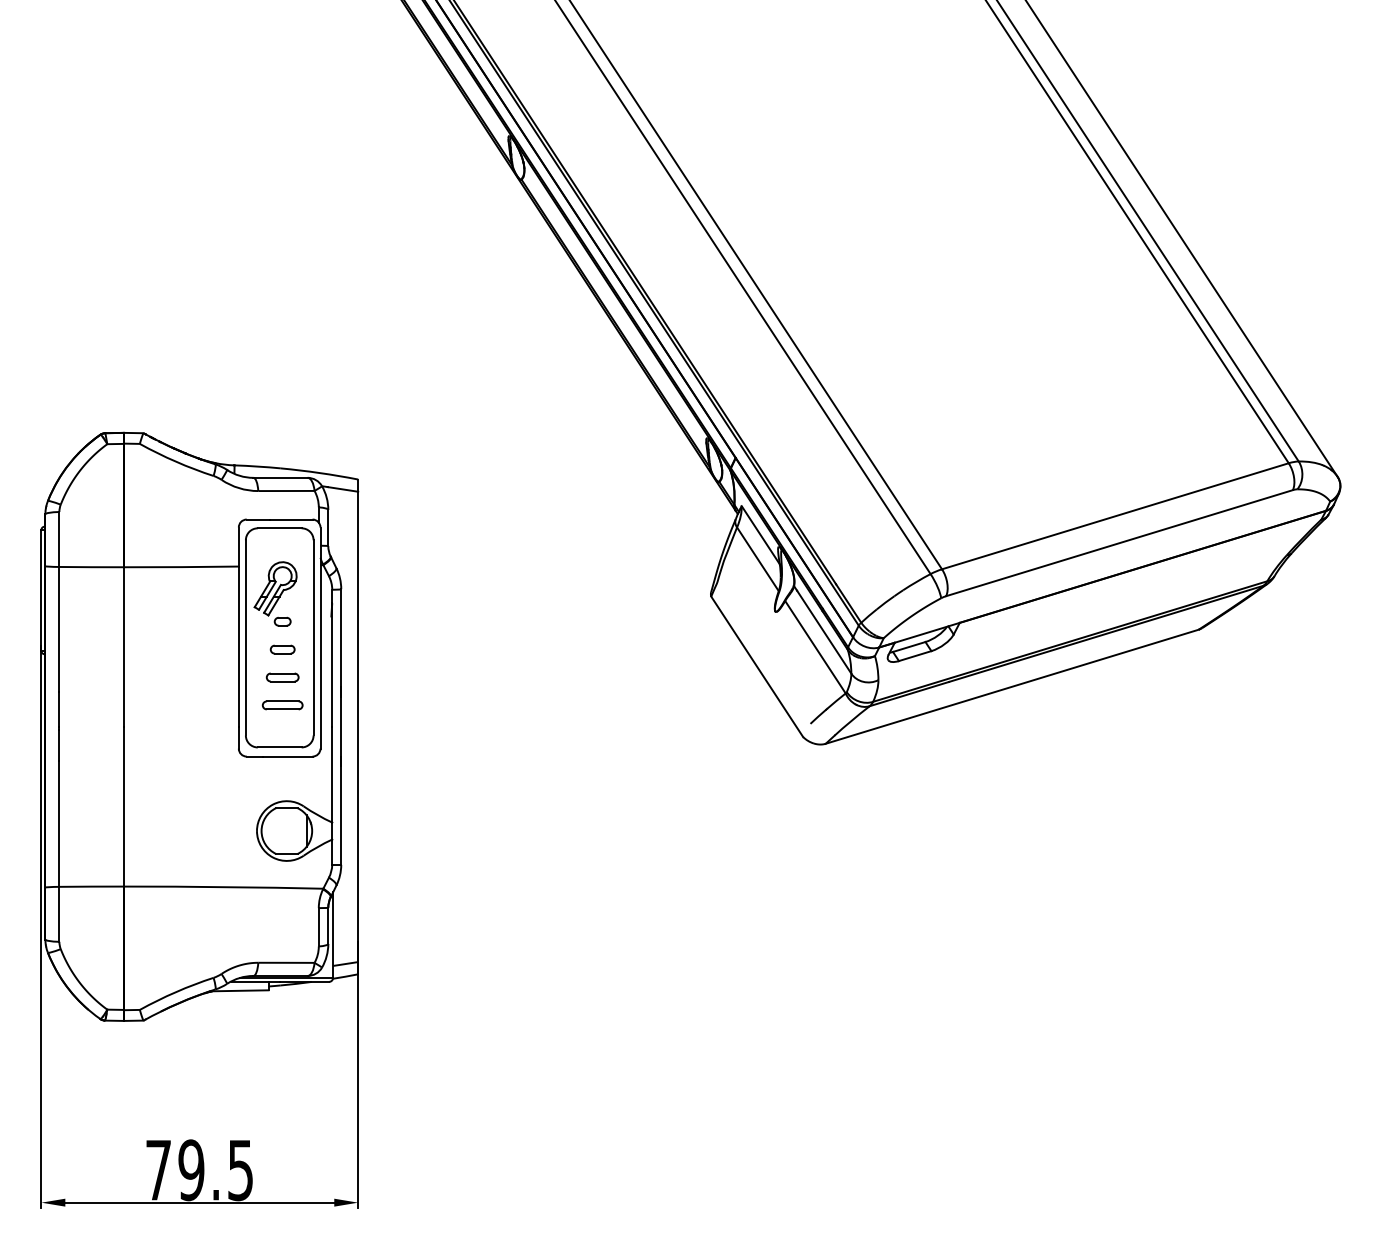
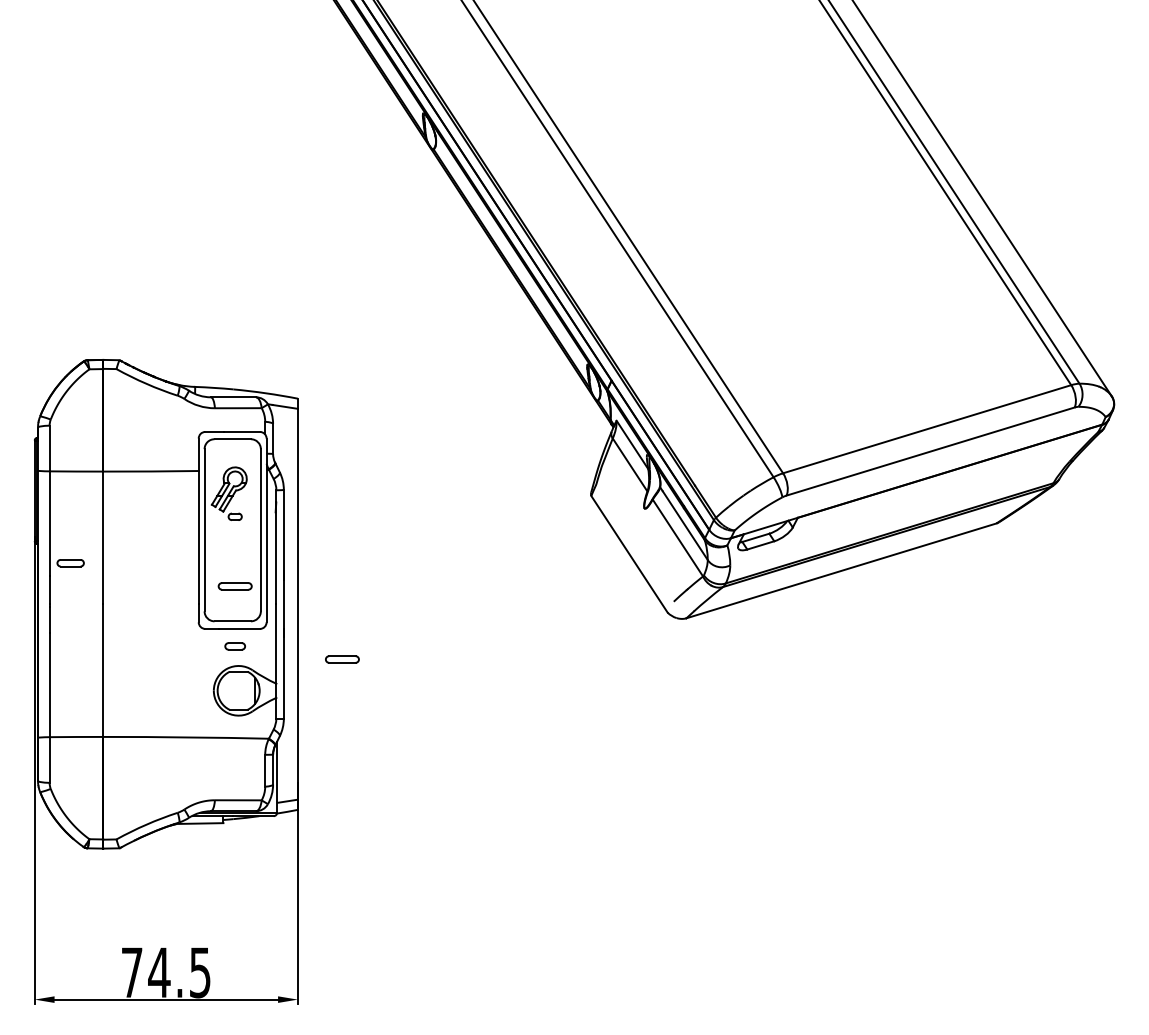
part: (282, 649) -> (235, 646), moved
part: (282, 677) -> (70, 563), moved
part: (411, 793) -> (342, 659), added
text: (191, 1170) -> (159, 972), 79.5 -> 74.5

